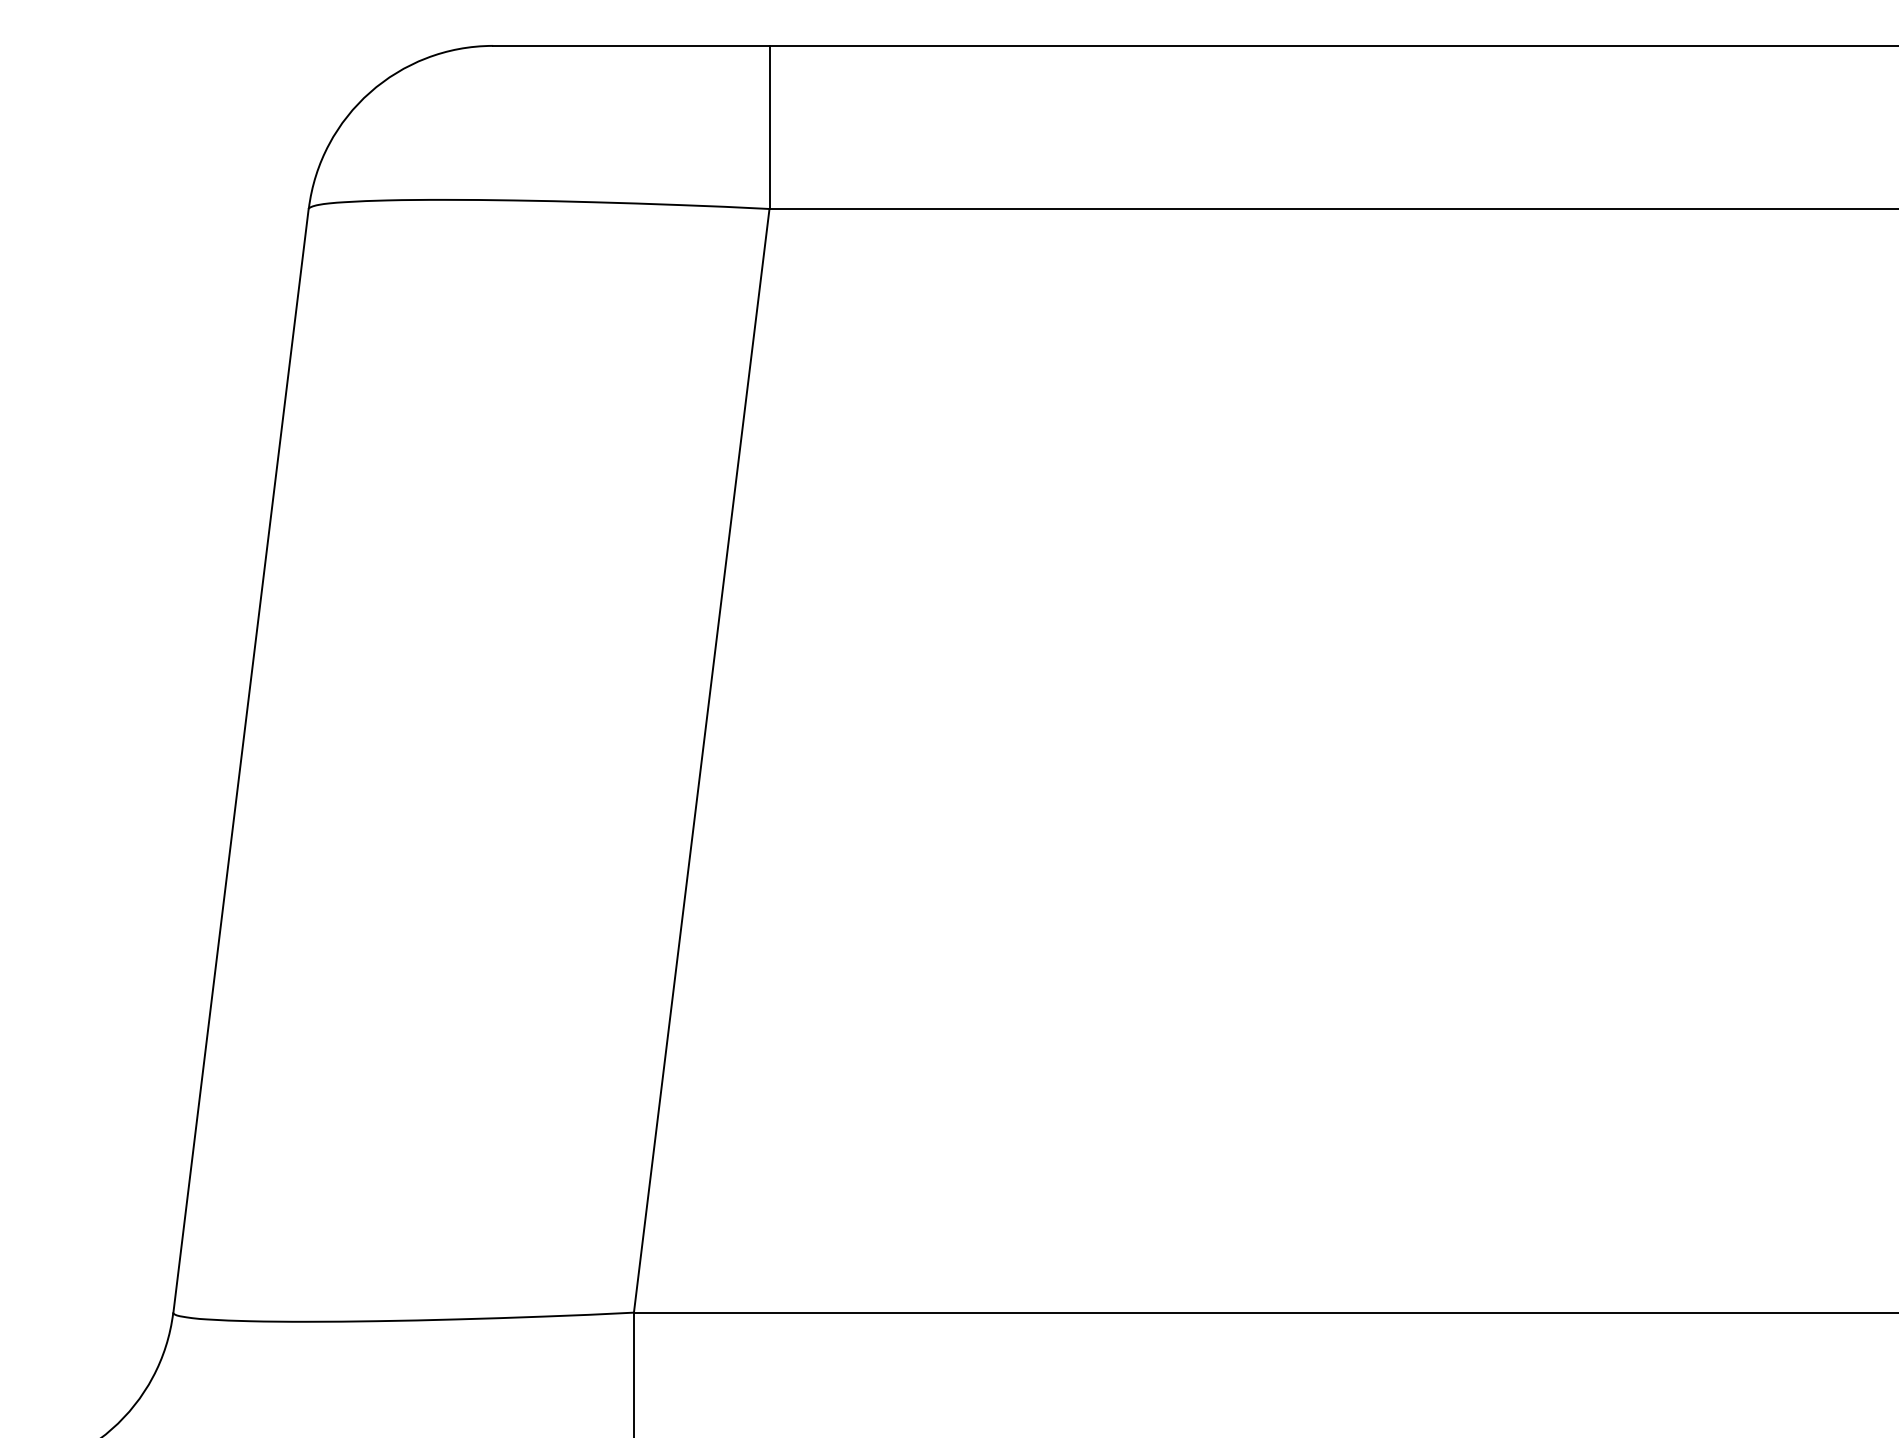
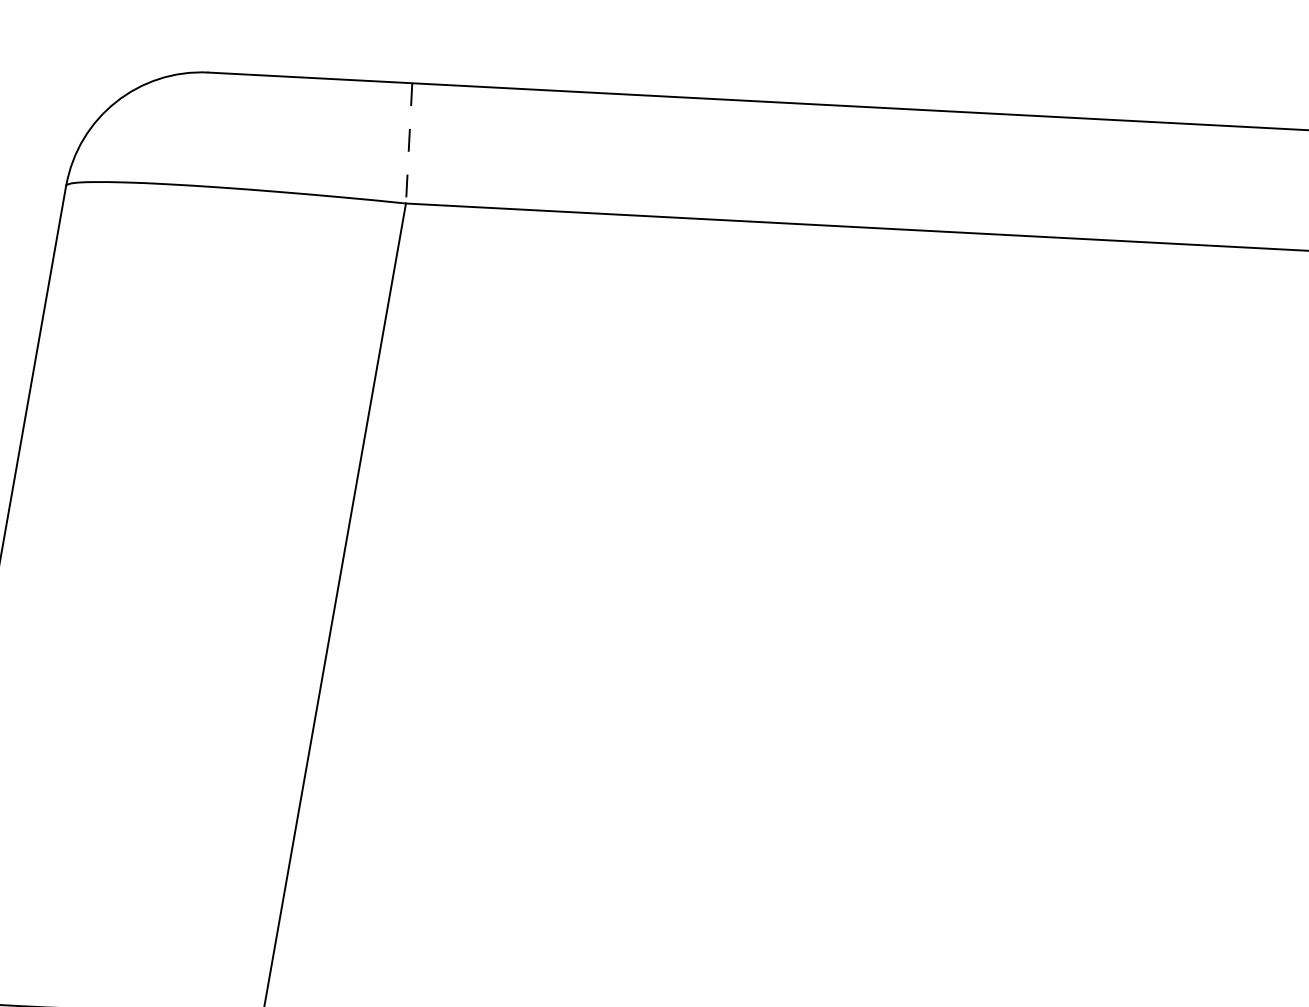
line: (769, 127) -> (409, 143), solid -> dashed

